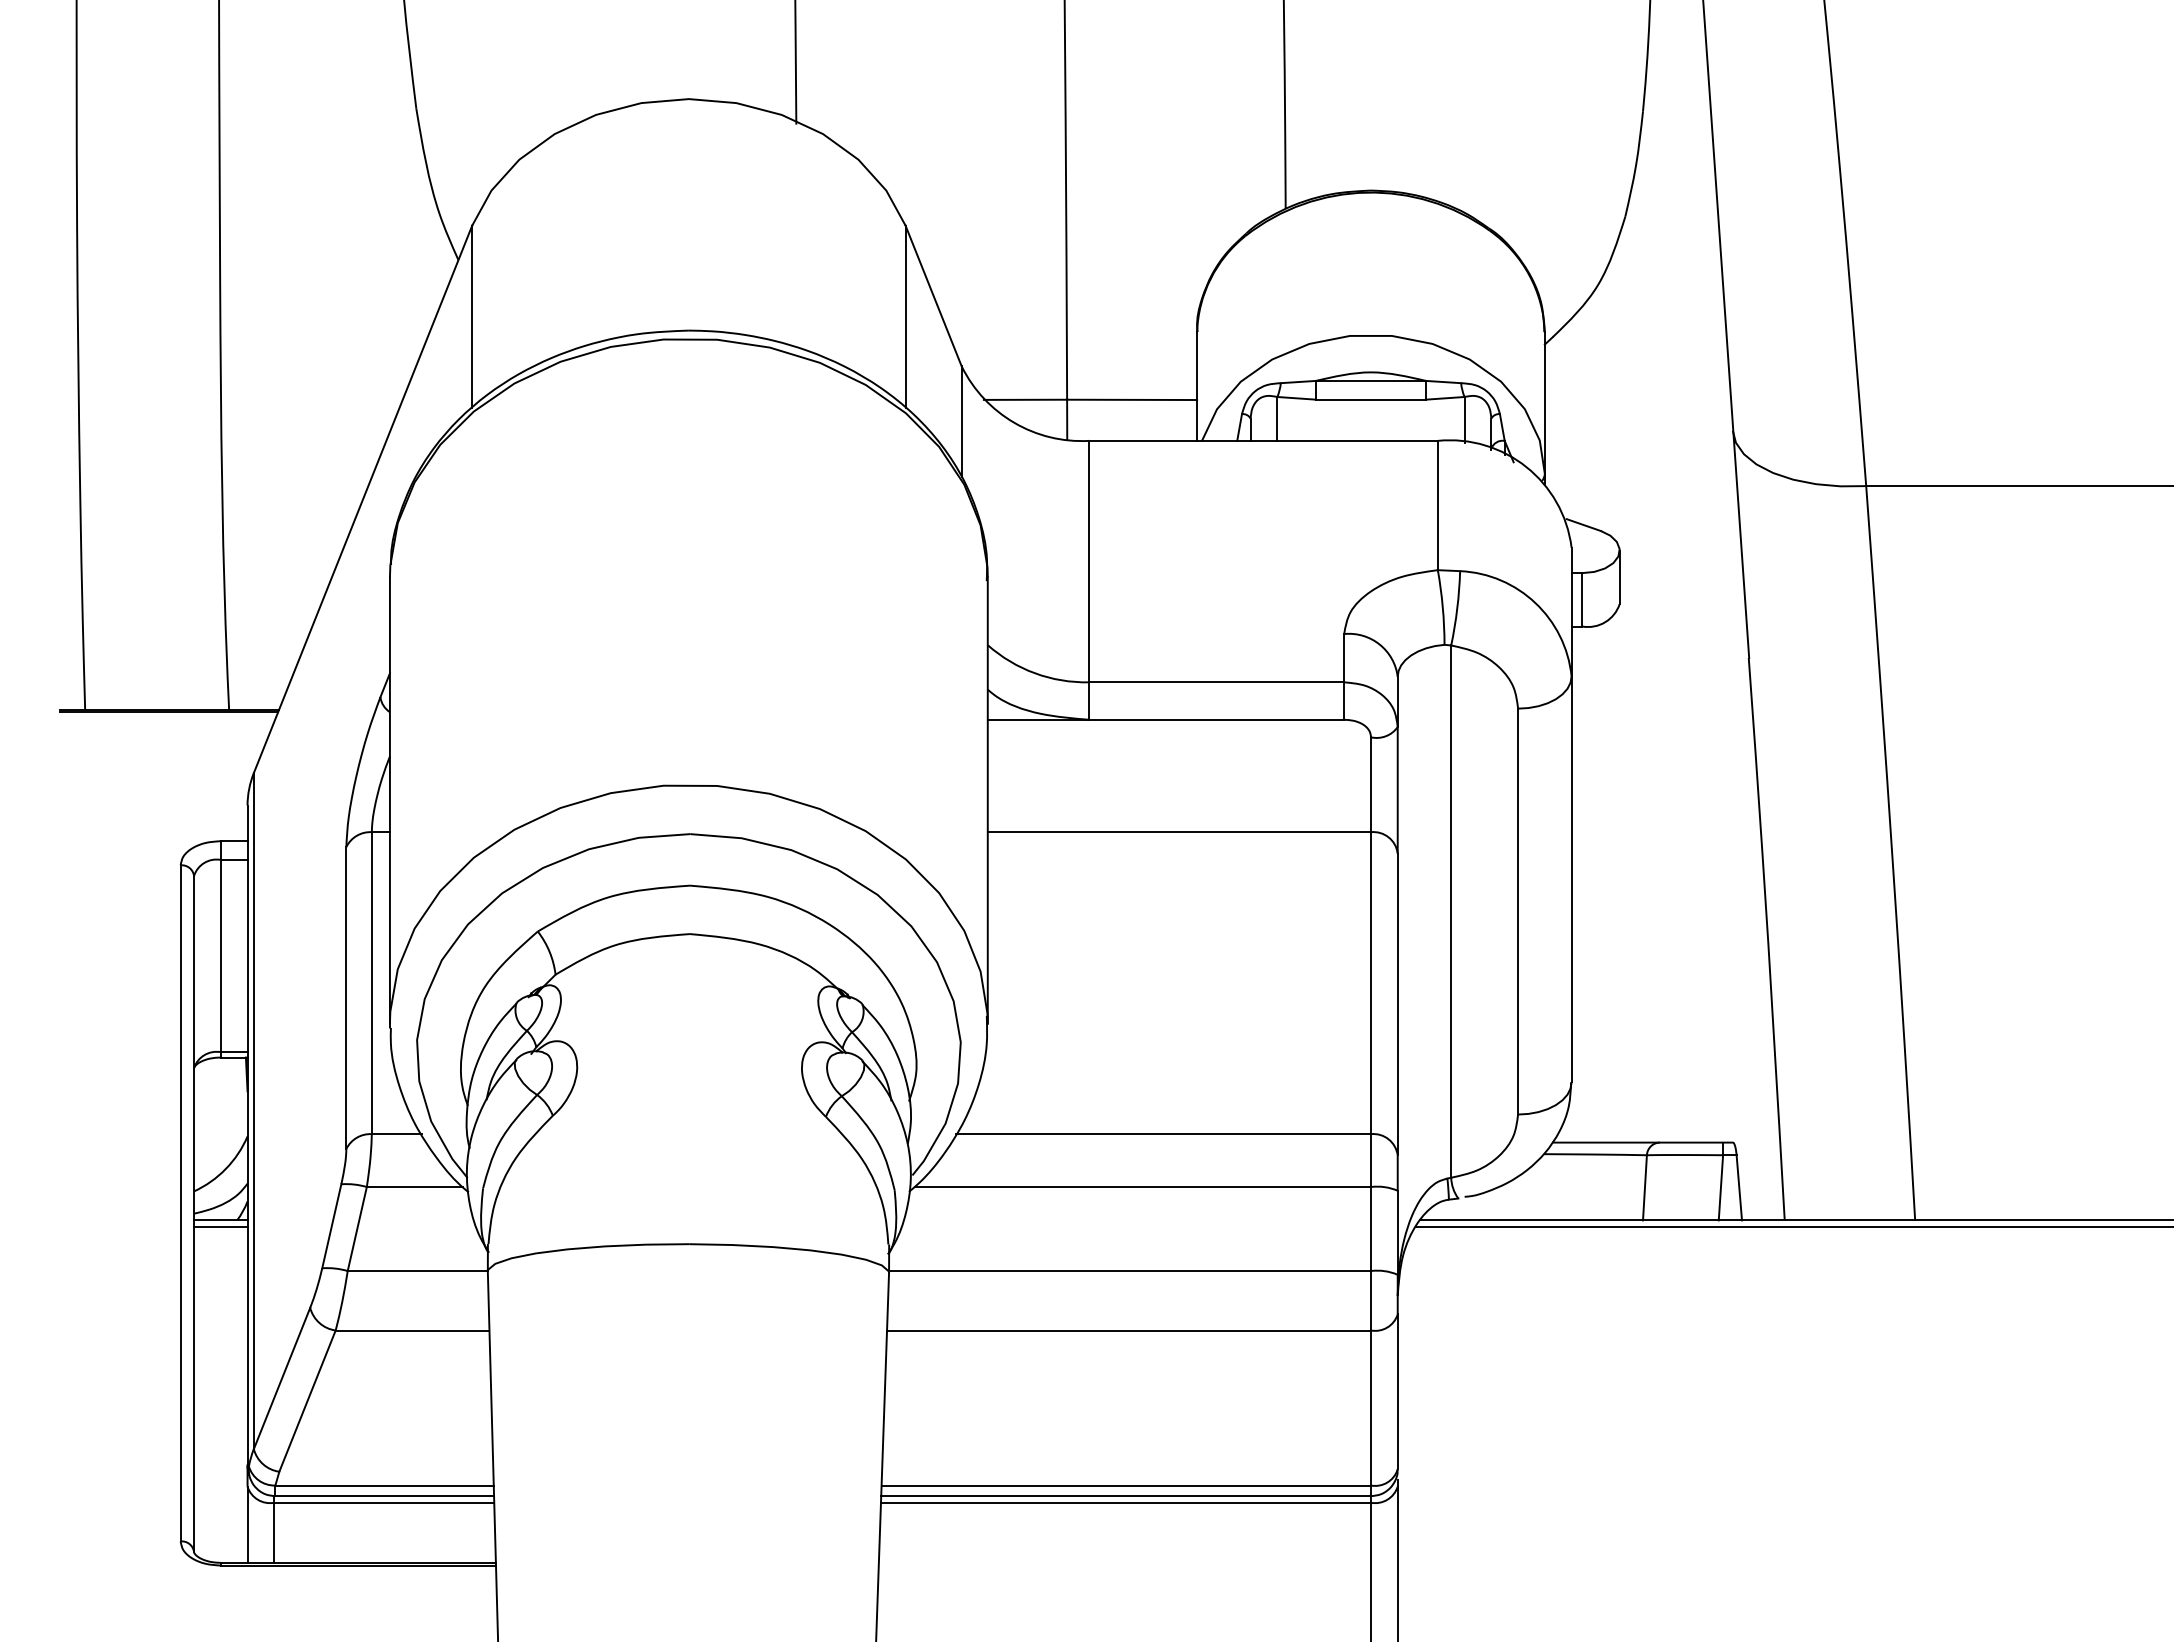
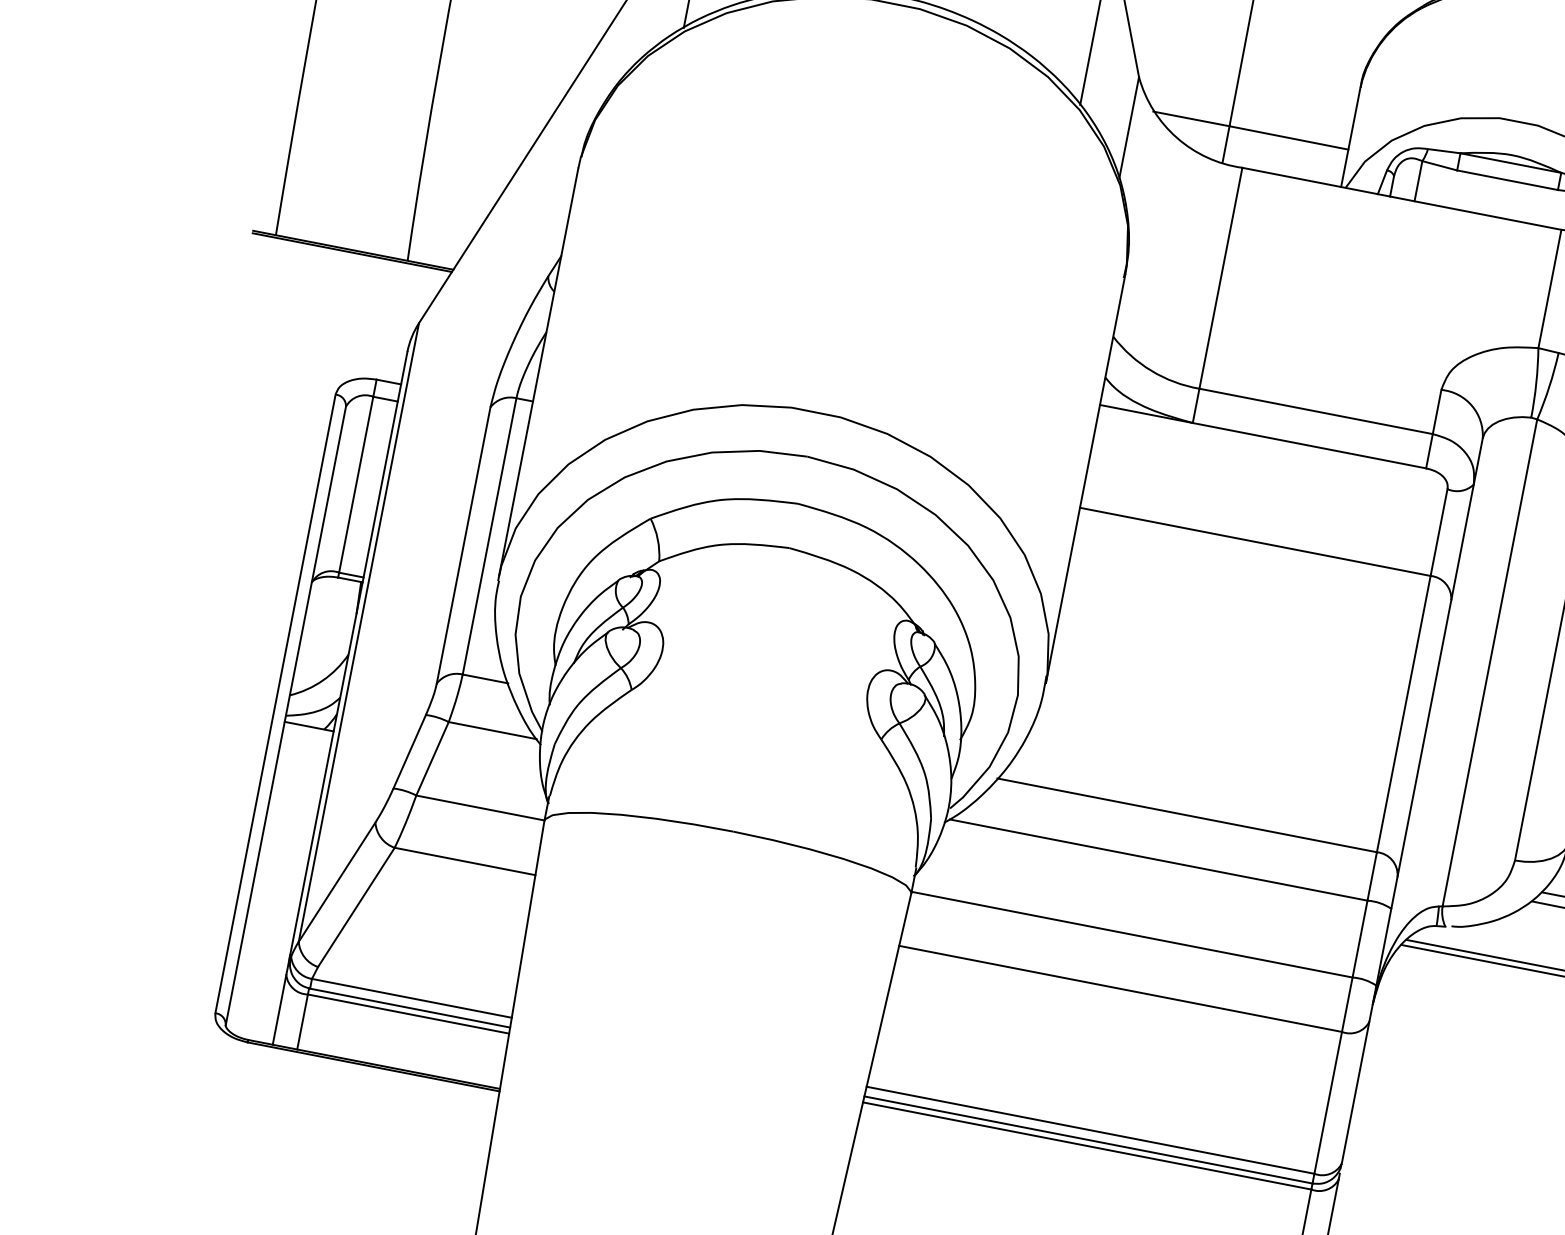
line: (220, 1226) -> (307, 732), removed

